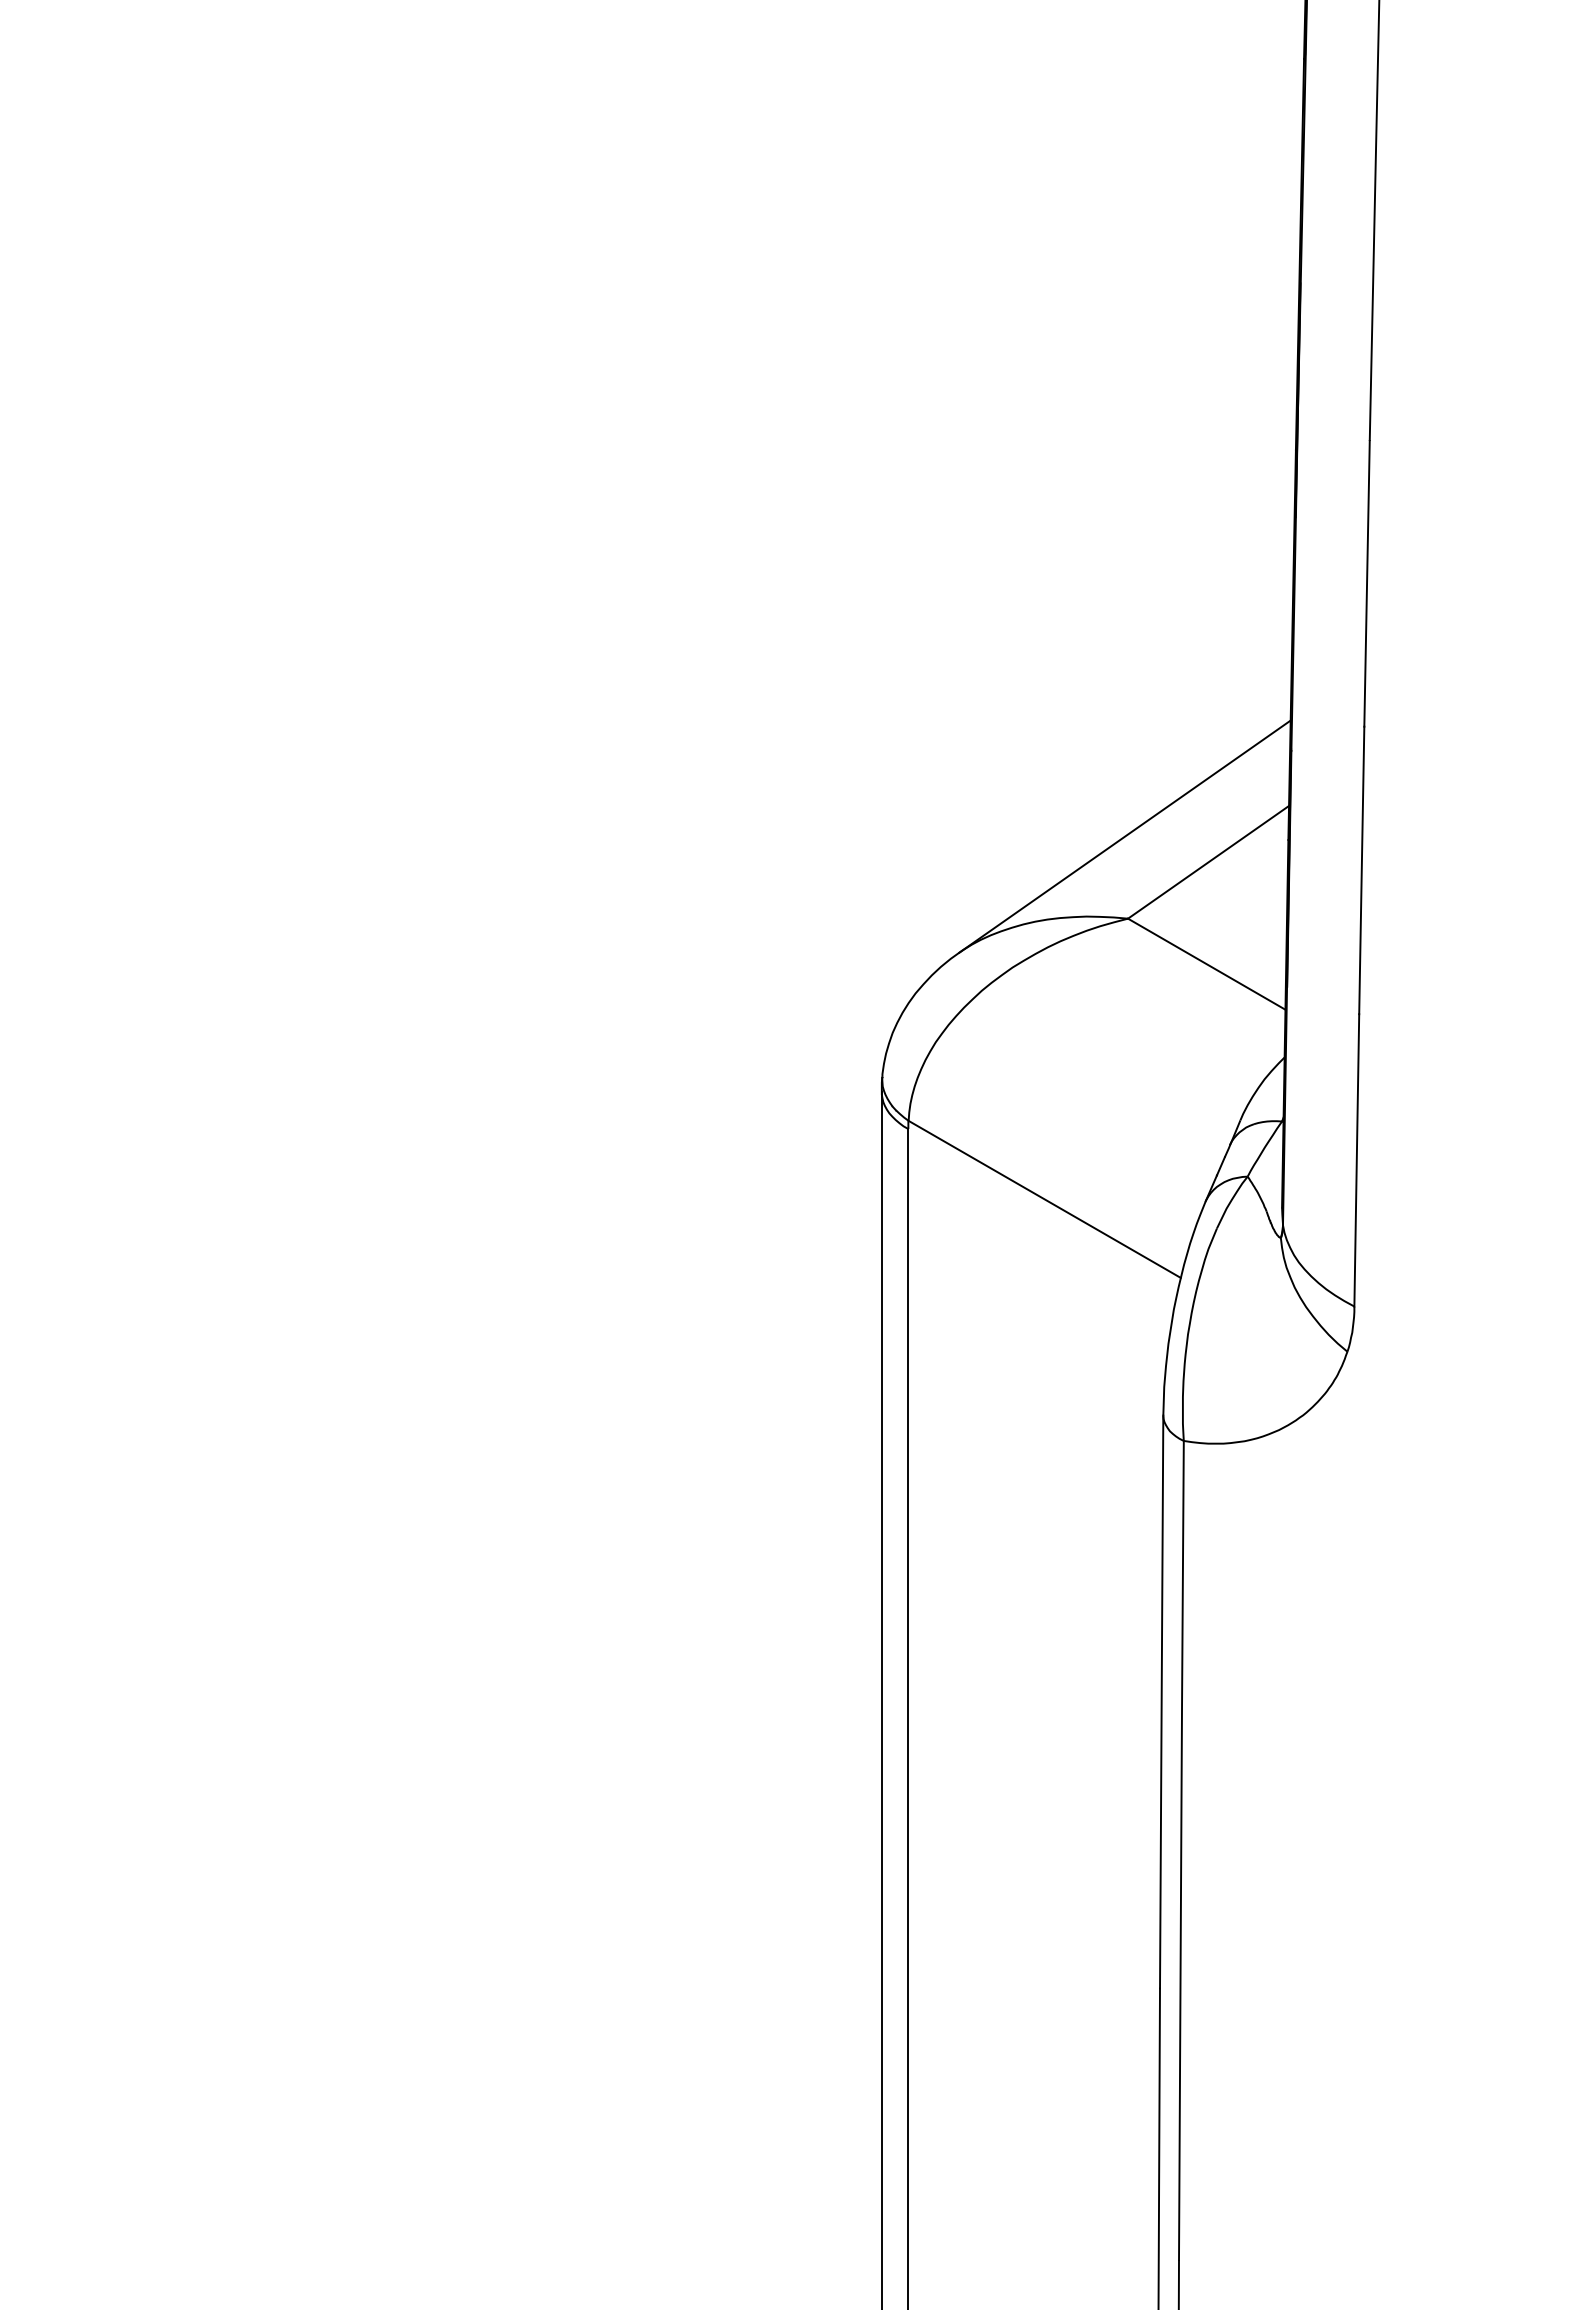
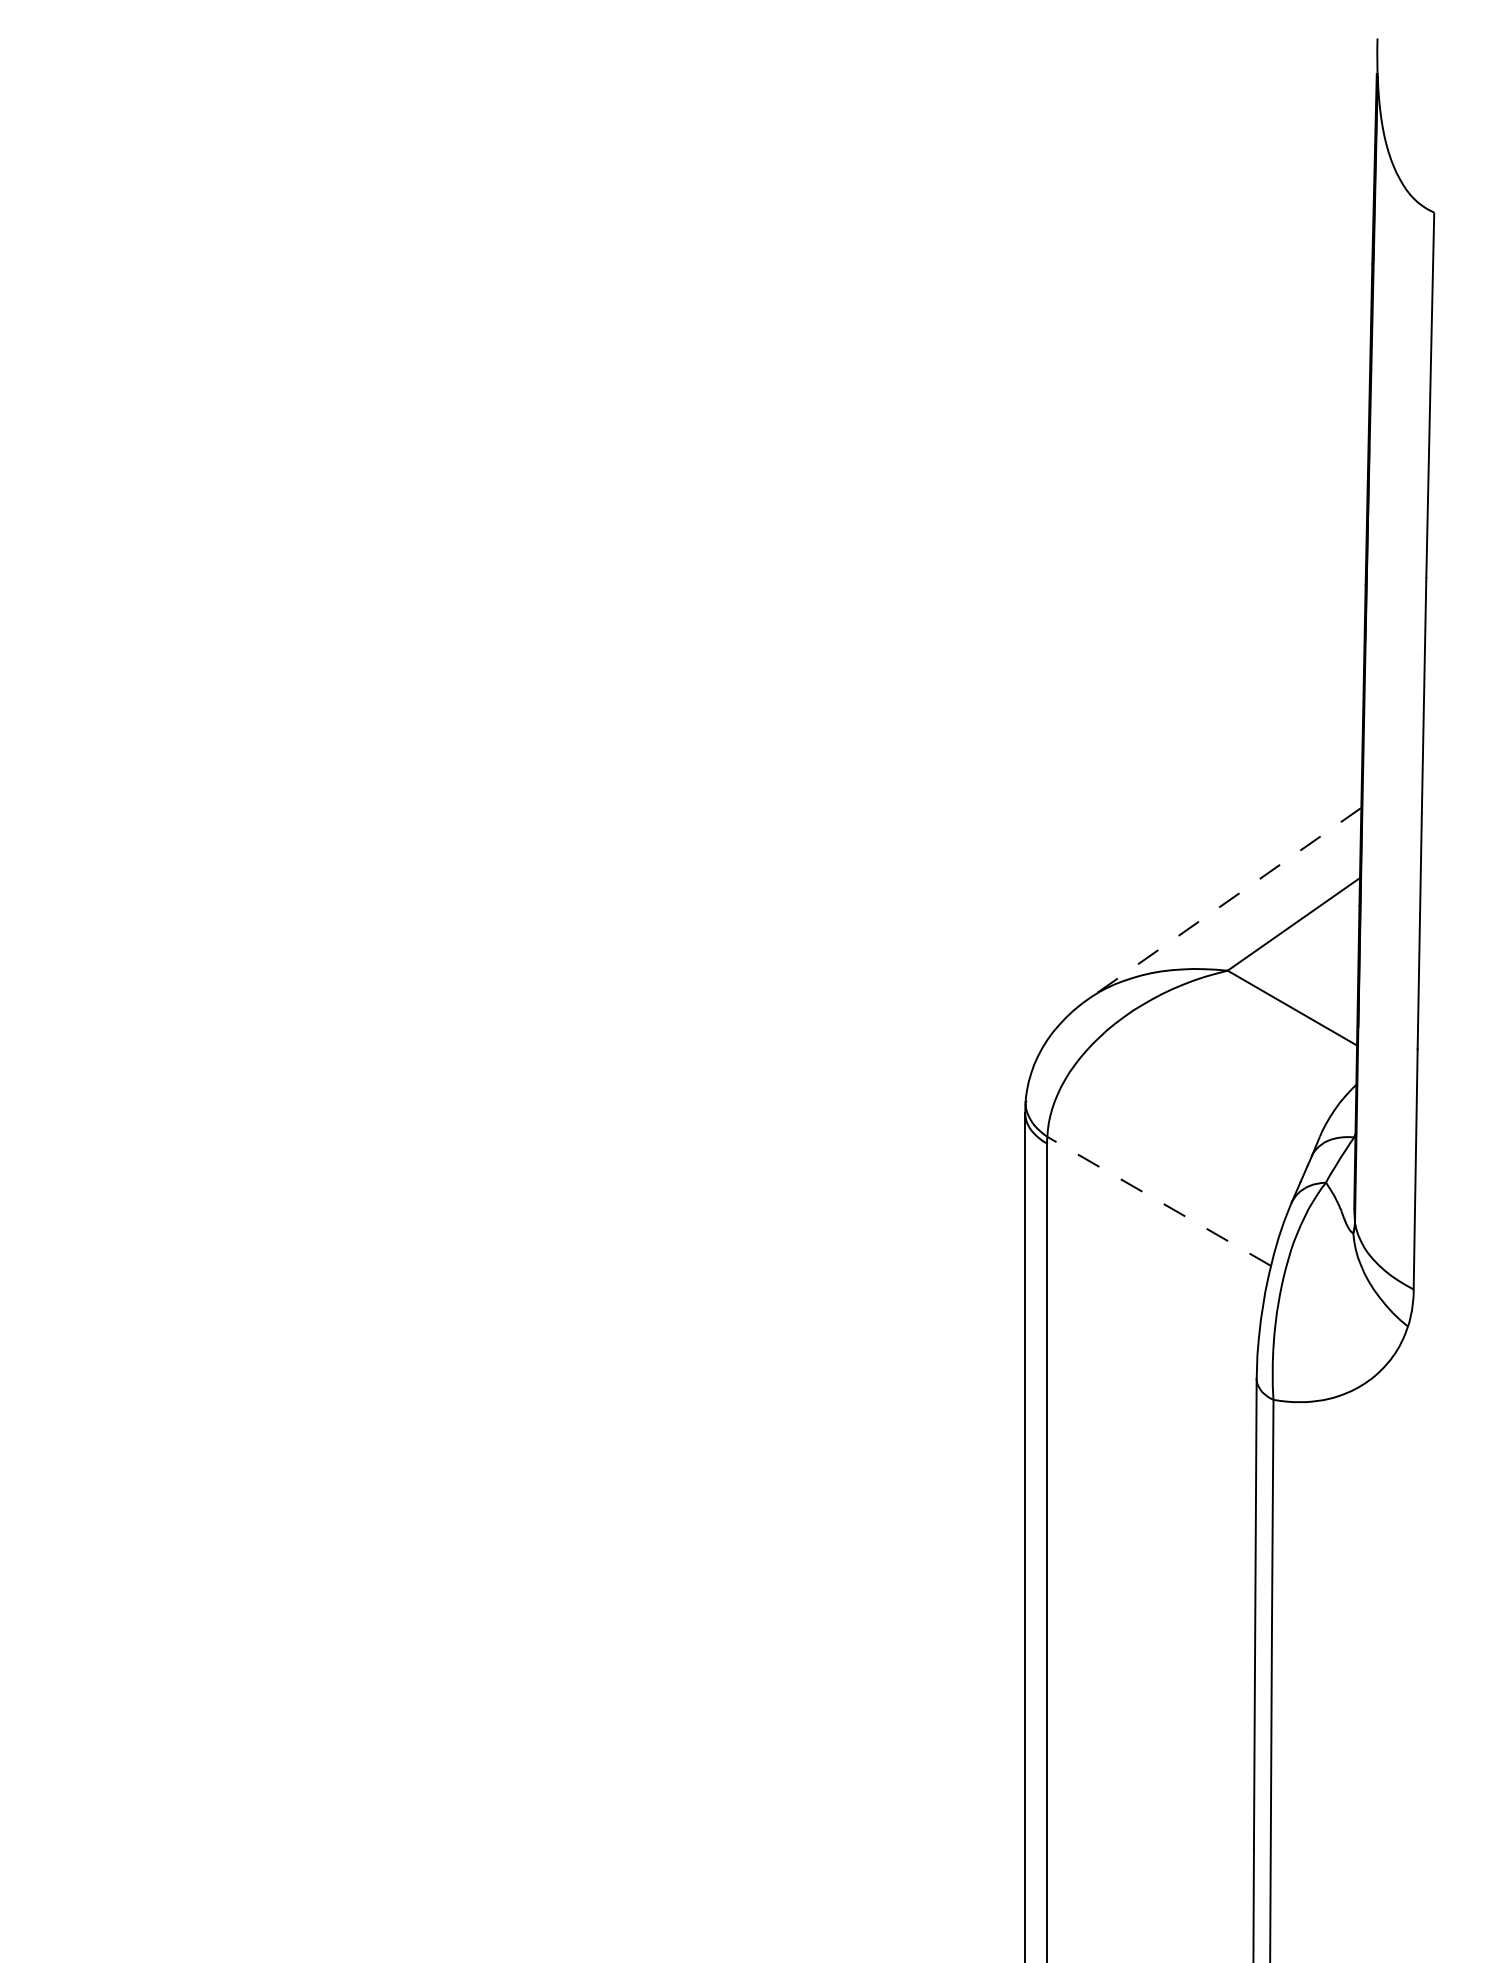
line: (1124, 836) -> (1224, 903), solid -> dashed
line: (1043, 1199) -> (1158, 1201), solid -> dashed

